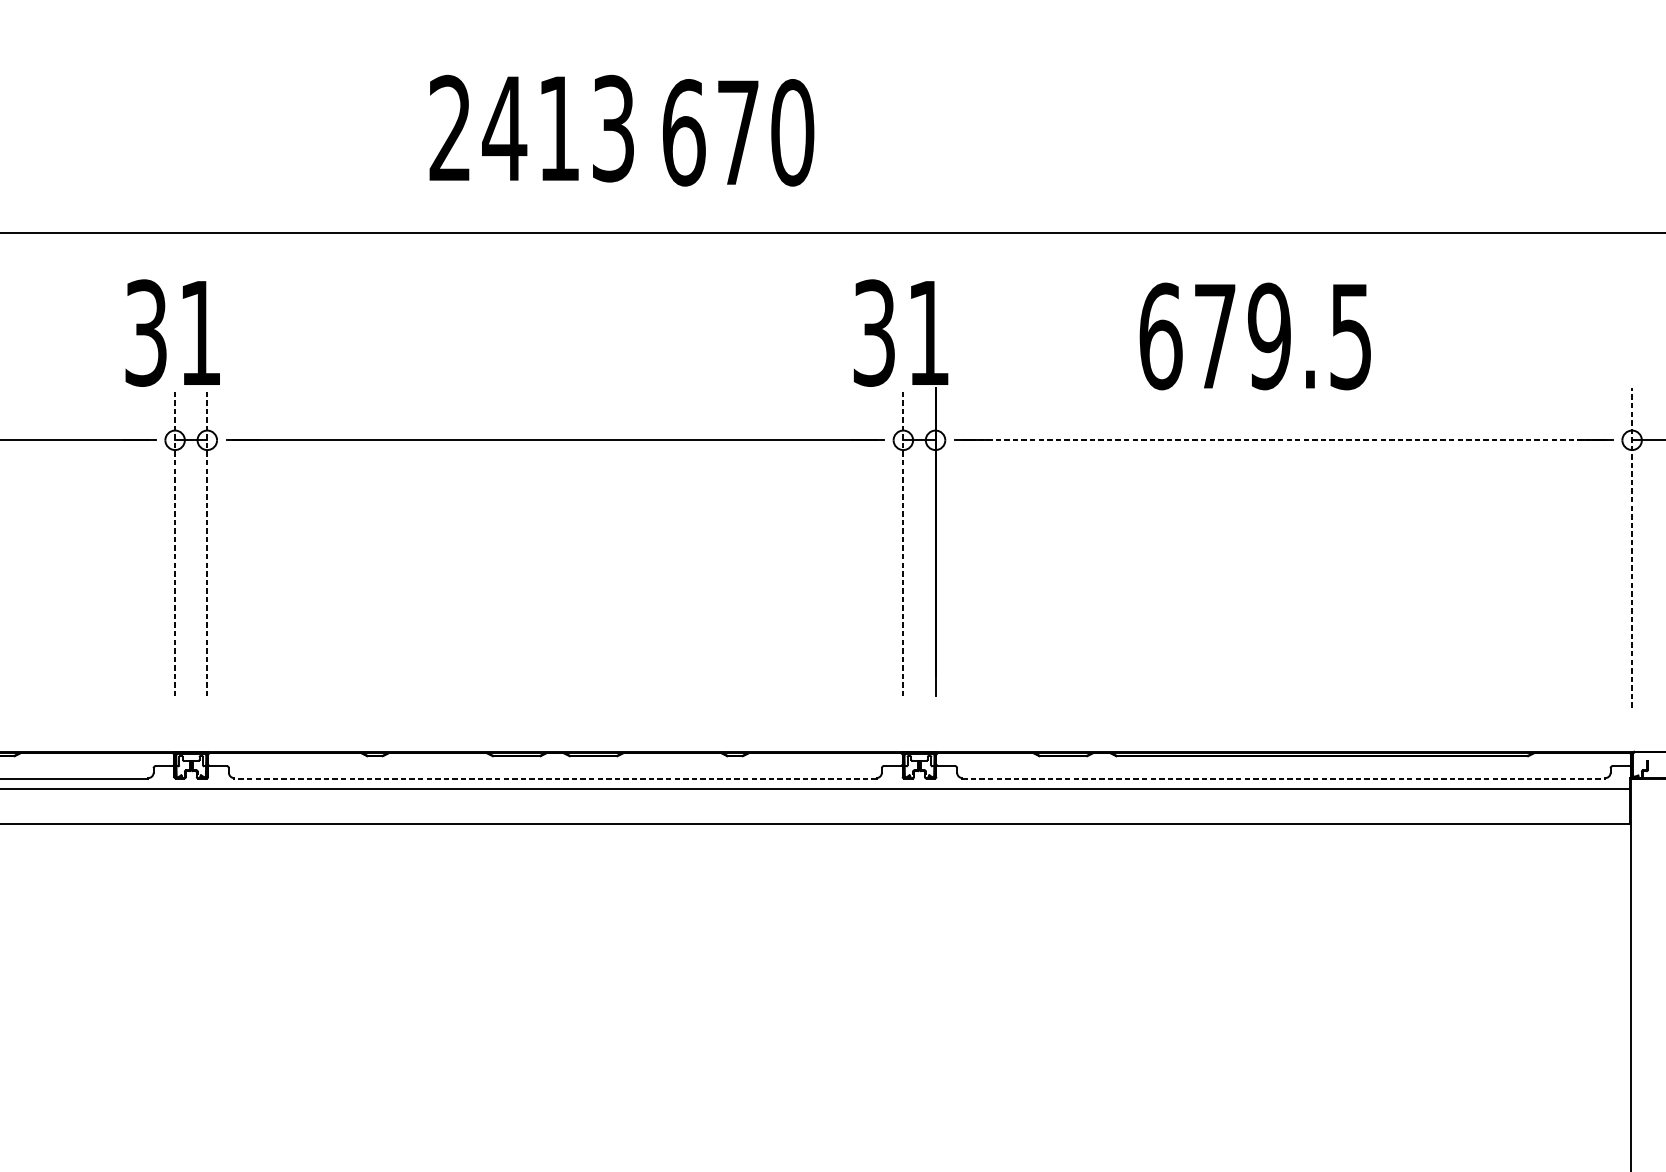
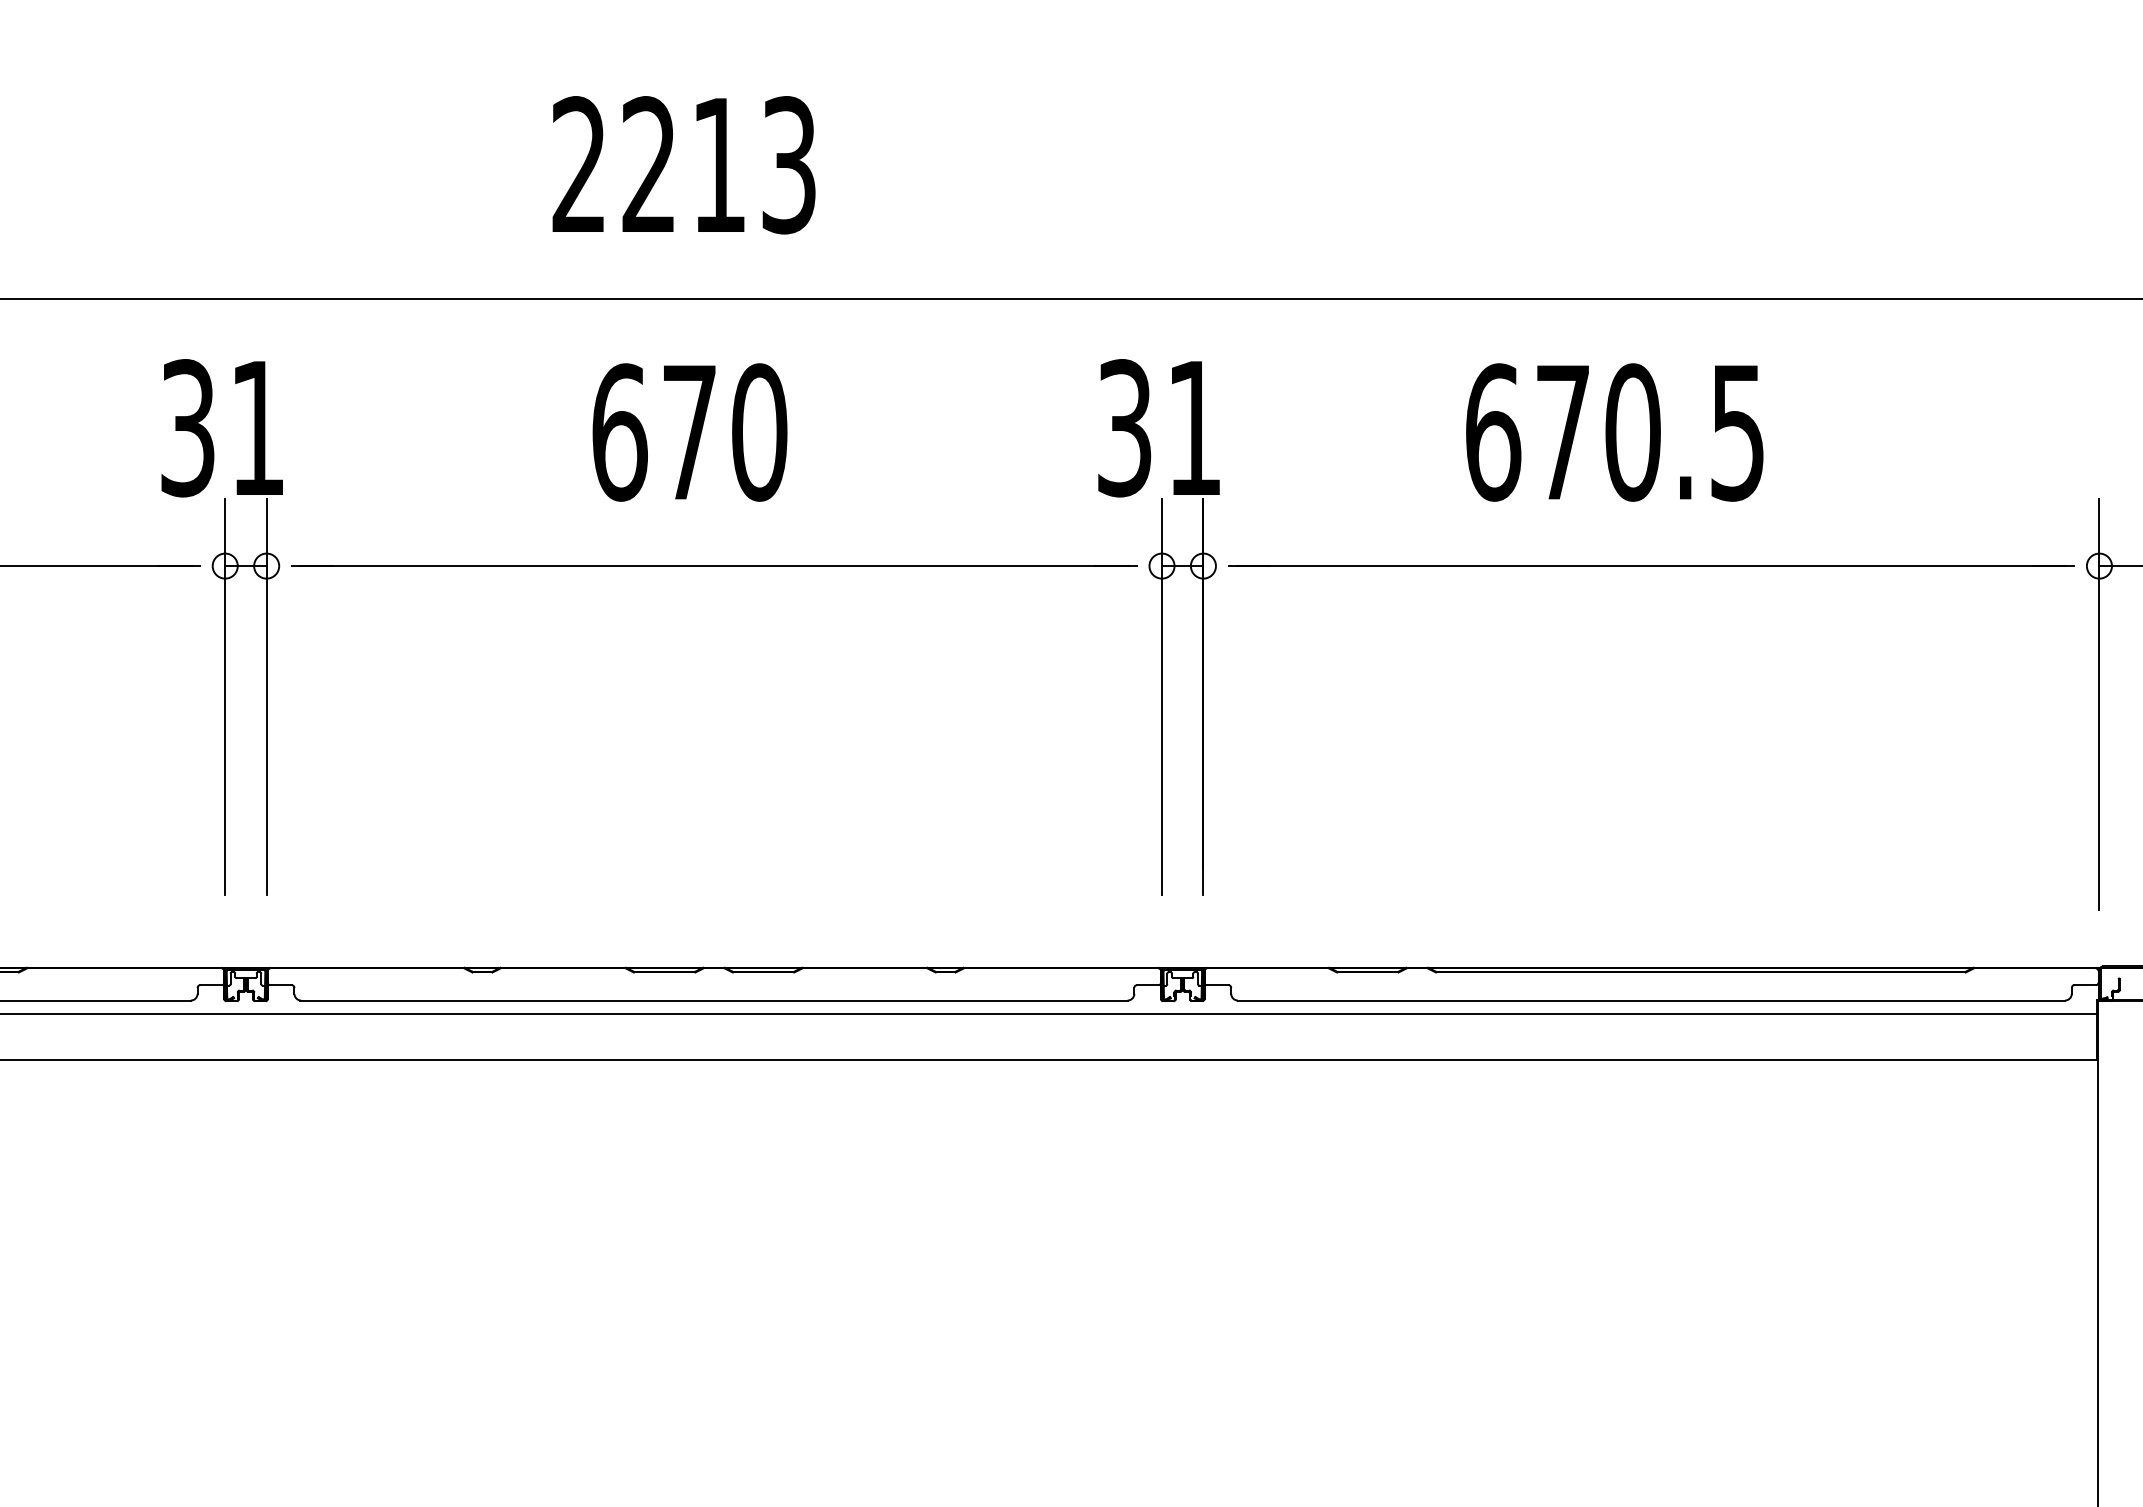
text: (504, 127) -> (649, 163), 2413 -> 2213
text: (738, 132) -> (689, 432), moved
text: (1269, 336) -> (1632, 432), 679.5 -> 670.5
line: (1283, 440) -> (1651, 566), dashed -> solid
line: (175, 541) -> (225, 696), dashed -> solid
line: (207, 541) -> (266, 696), dashed -> solid
line: (903, 541) -> (1162, 696), dashed -> solid
line: (1632, 547) -> (2099, 704), dashed -> solid
line: (555, 778) -> (714, 1001), dashed -> solid
line: (1283, 778) -> (1651, 1001), dashed -> solid

